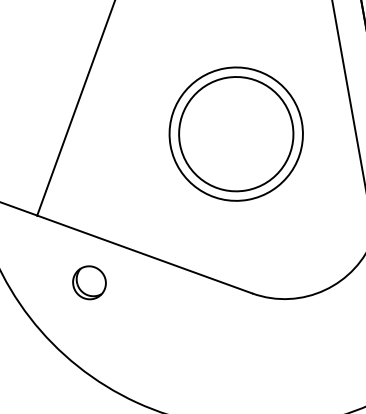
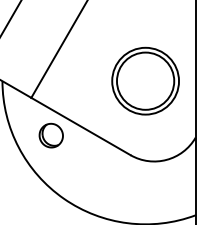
part: (235, 132) -> (145, 80), moved
part: (88, 282) -> (50, 135), size x1.43

